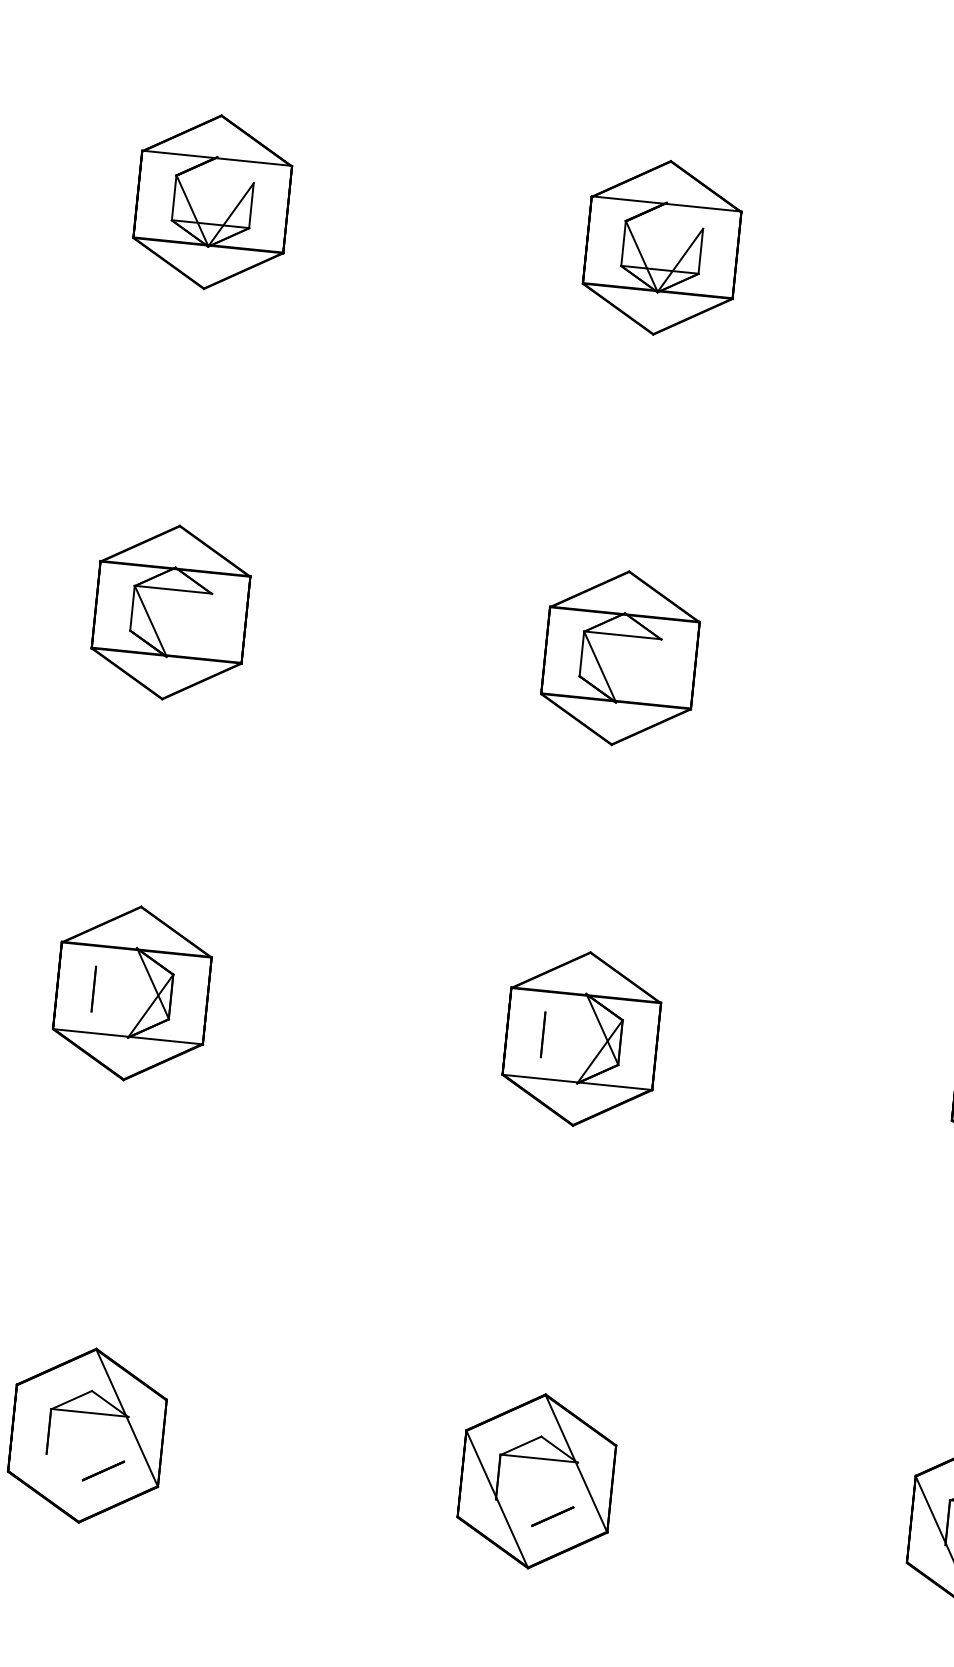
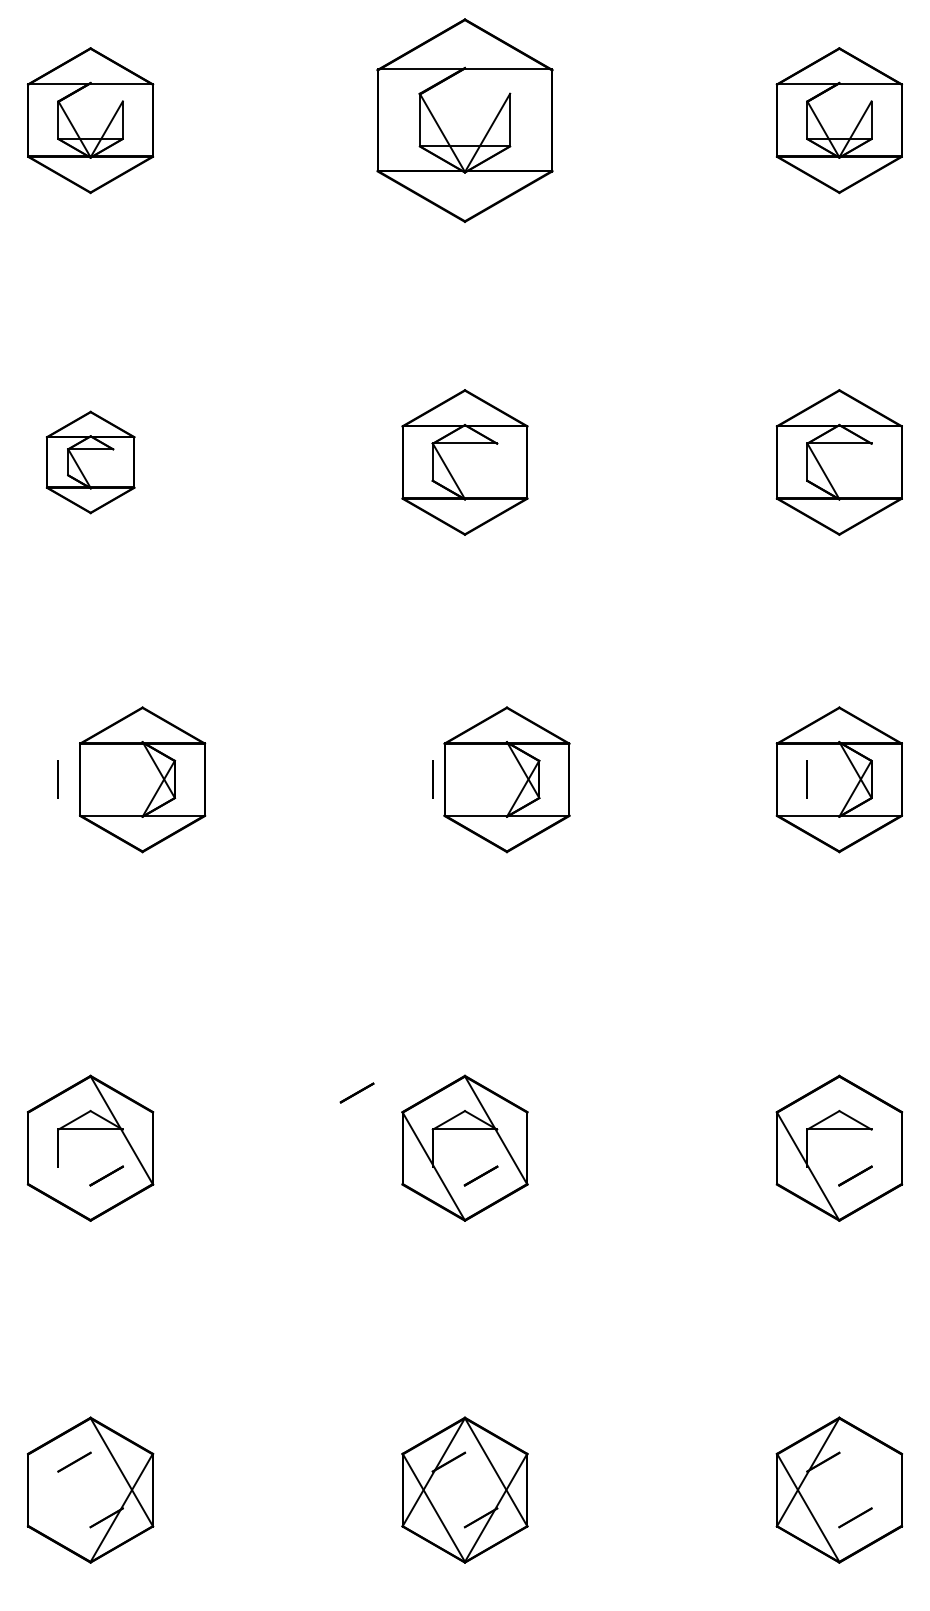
part: (661, 247) -> (464, 120), size x1.4
part: (170, 612) -> (90, 462), size x0.7
part: (132, 993) -> (142, 779), moved
part: (581, 1038) -> (506, 779), moved
line: (413, 1401) -> (356, 1092), added

